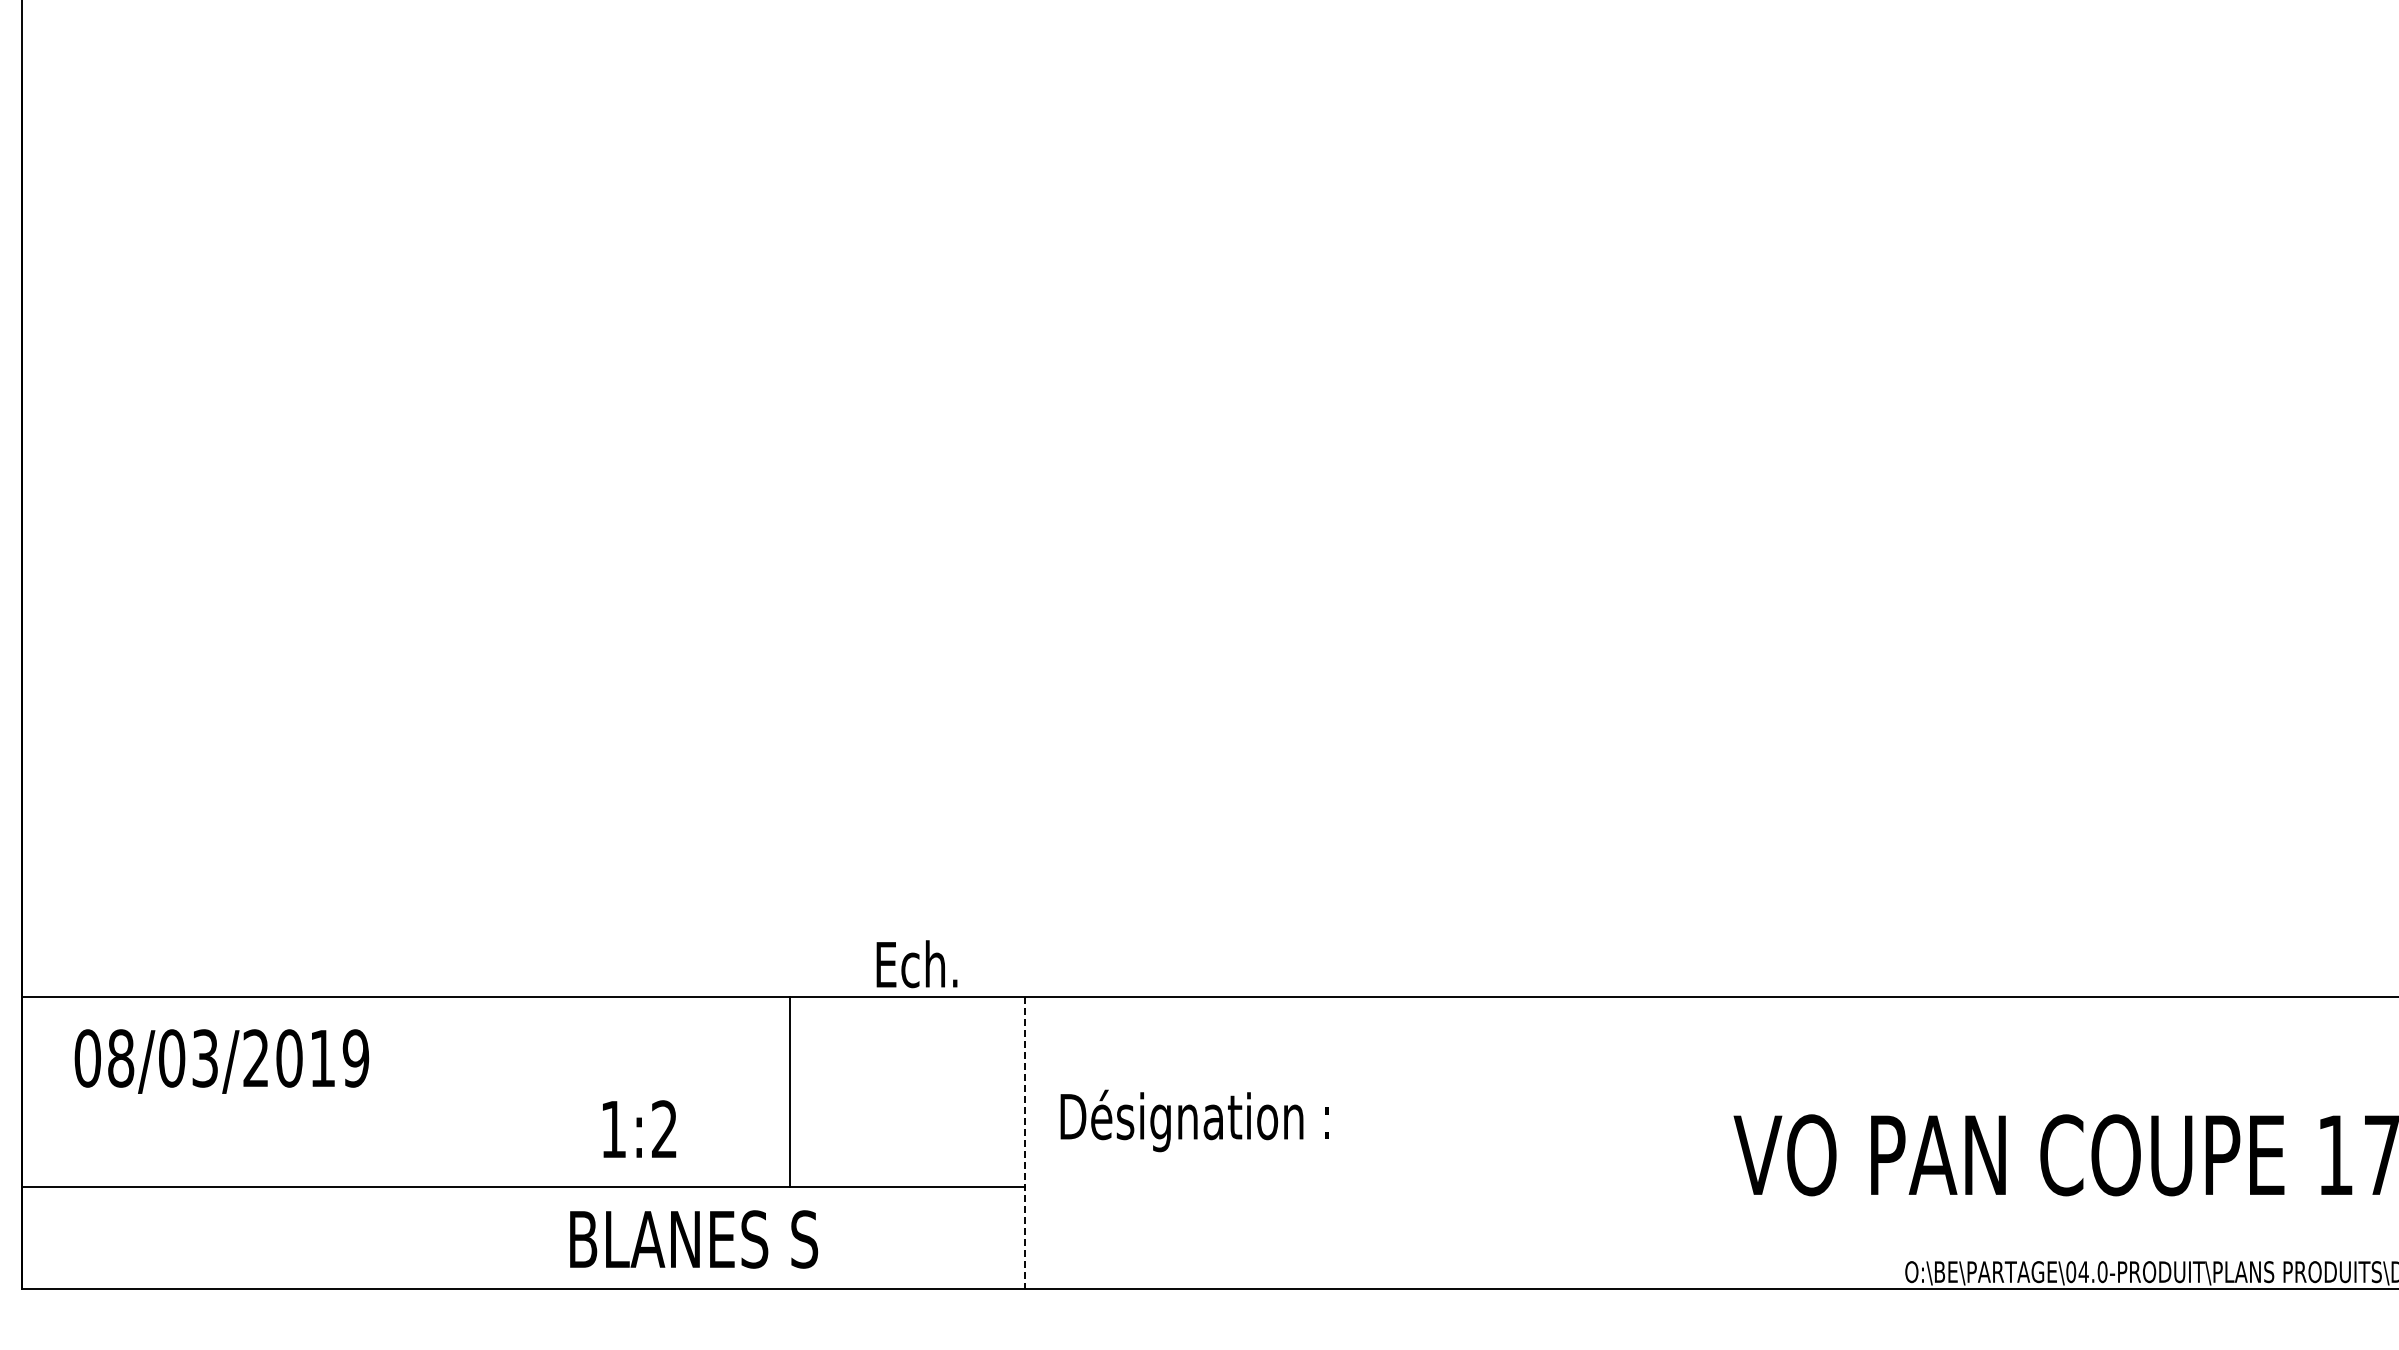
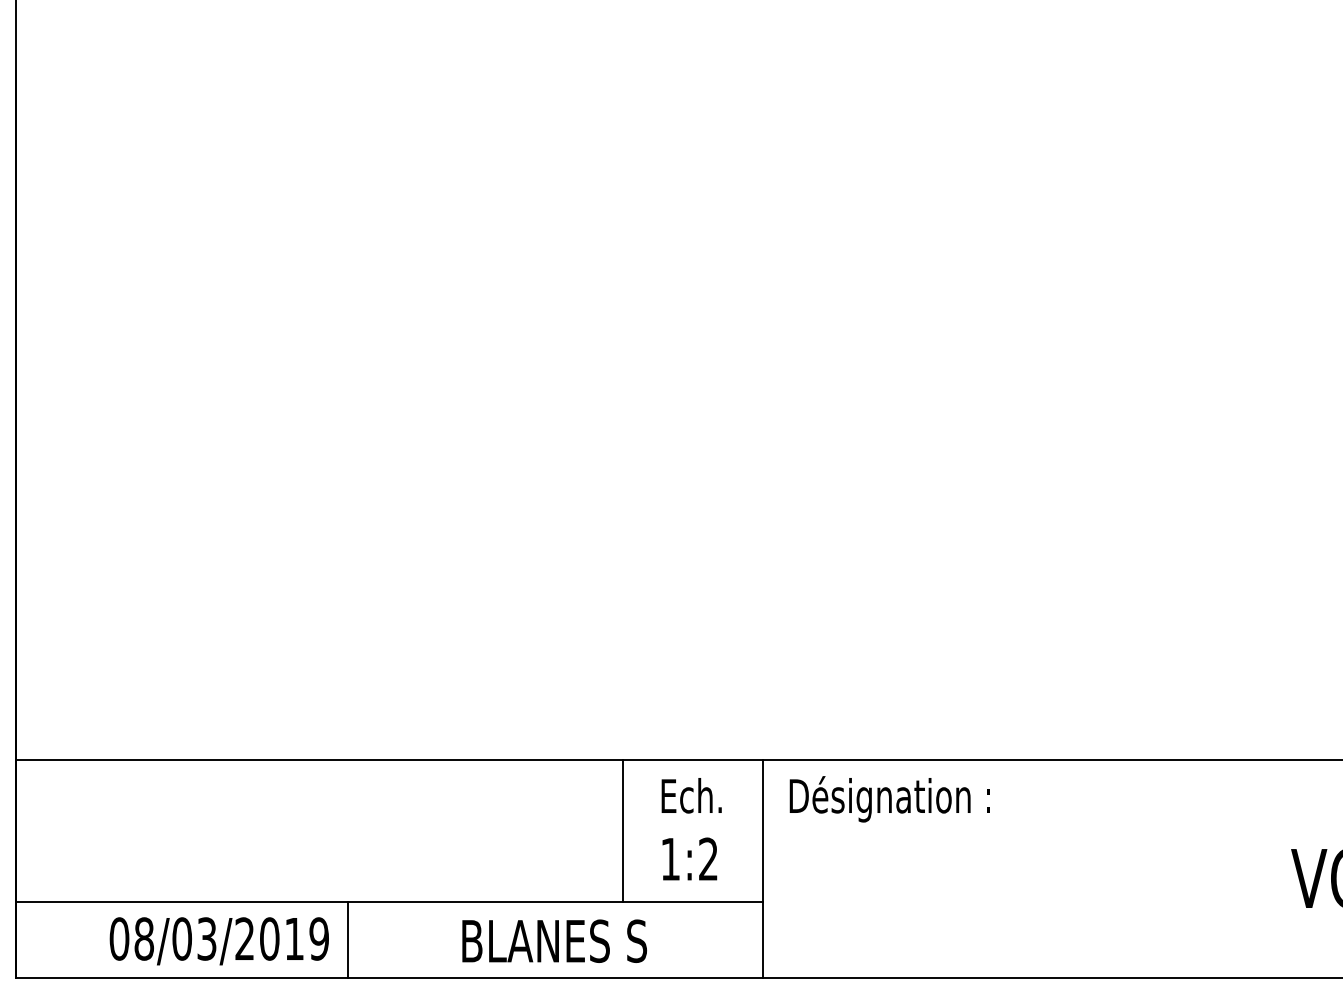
text: (916, 964) -> (691, 796), moved
text: (221, 1061) -> (219, 941), moved
line: (790, 1091) -> (622, 831), moved
text: (1194, 1120) -> (889, 798), moved
text: (639, 1128) -> (689, 858), moved
line: (1024, 1143) -> (762, 869), dashed -> solid
line: (468, 1237) -> (348, 939), added
text: (694, 1239) -> (555, 941), moved

